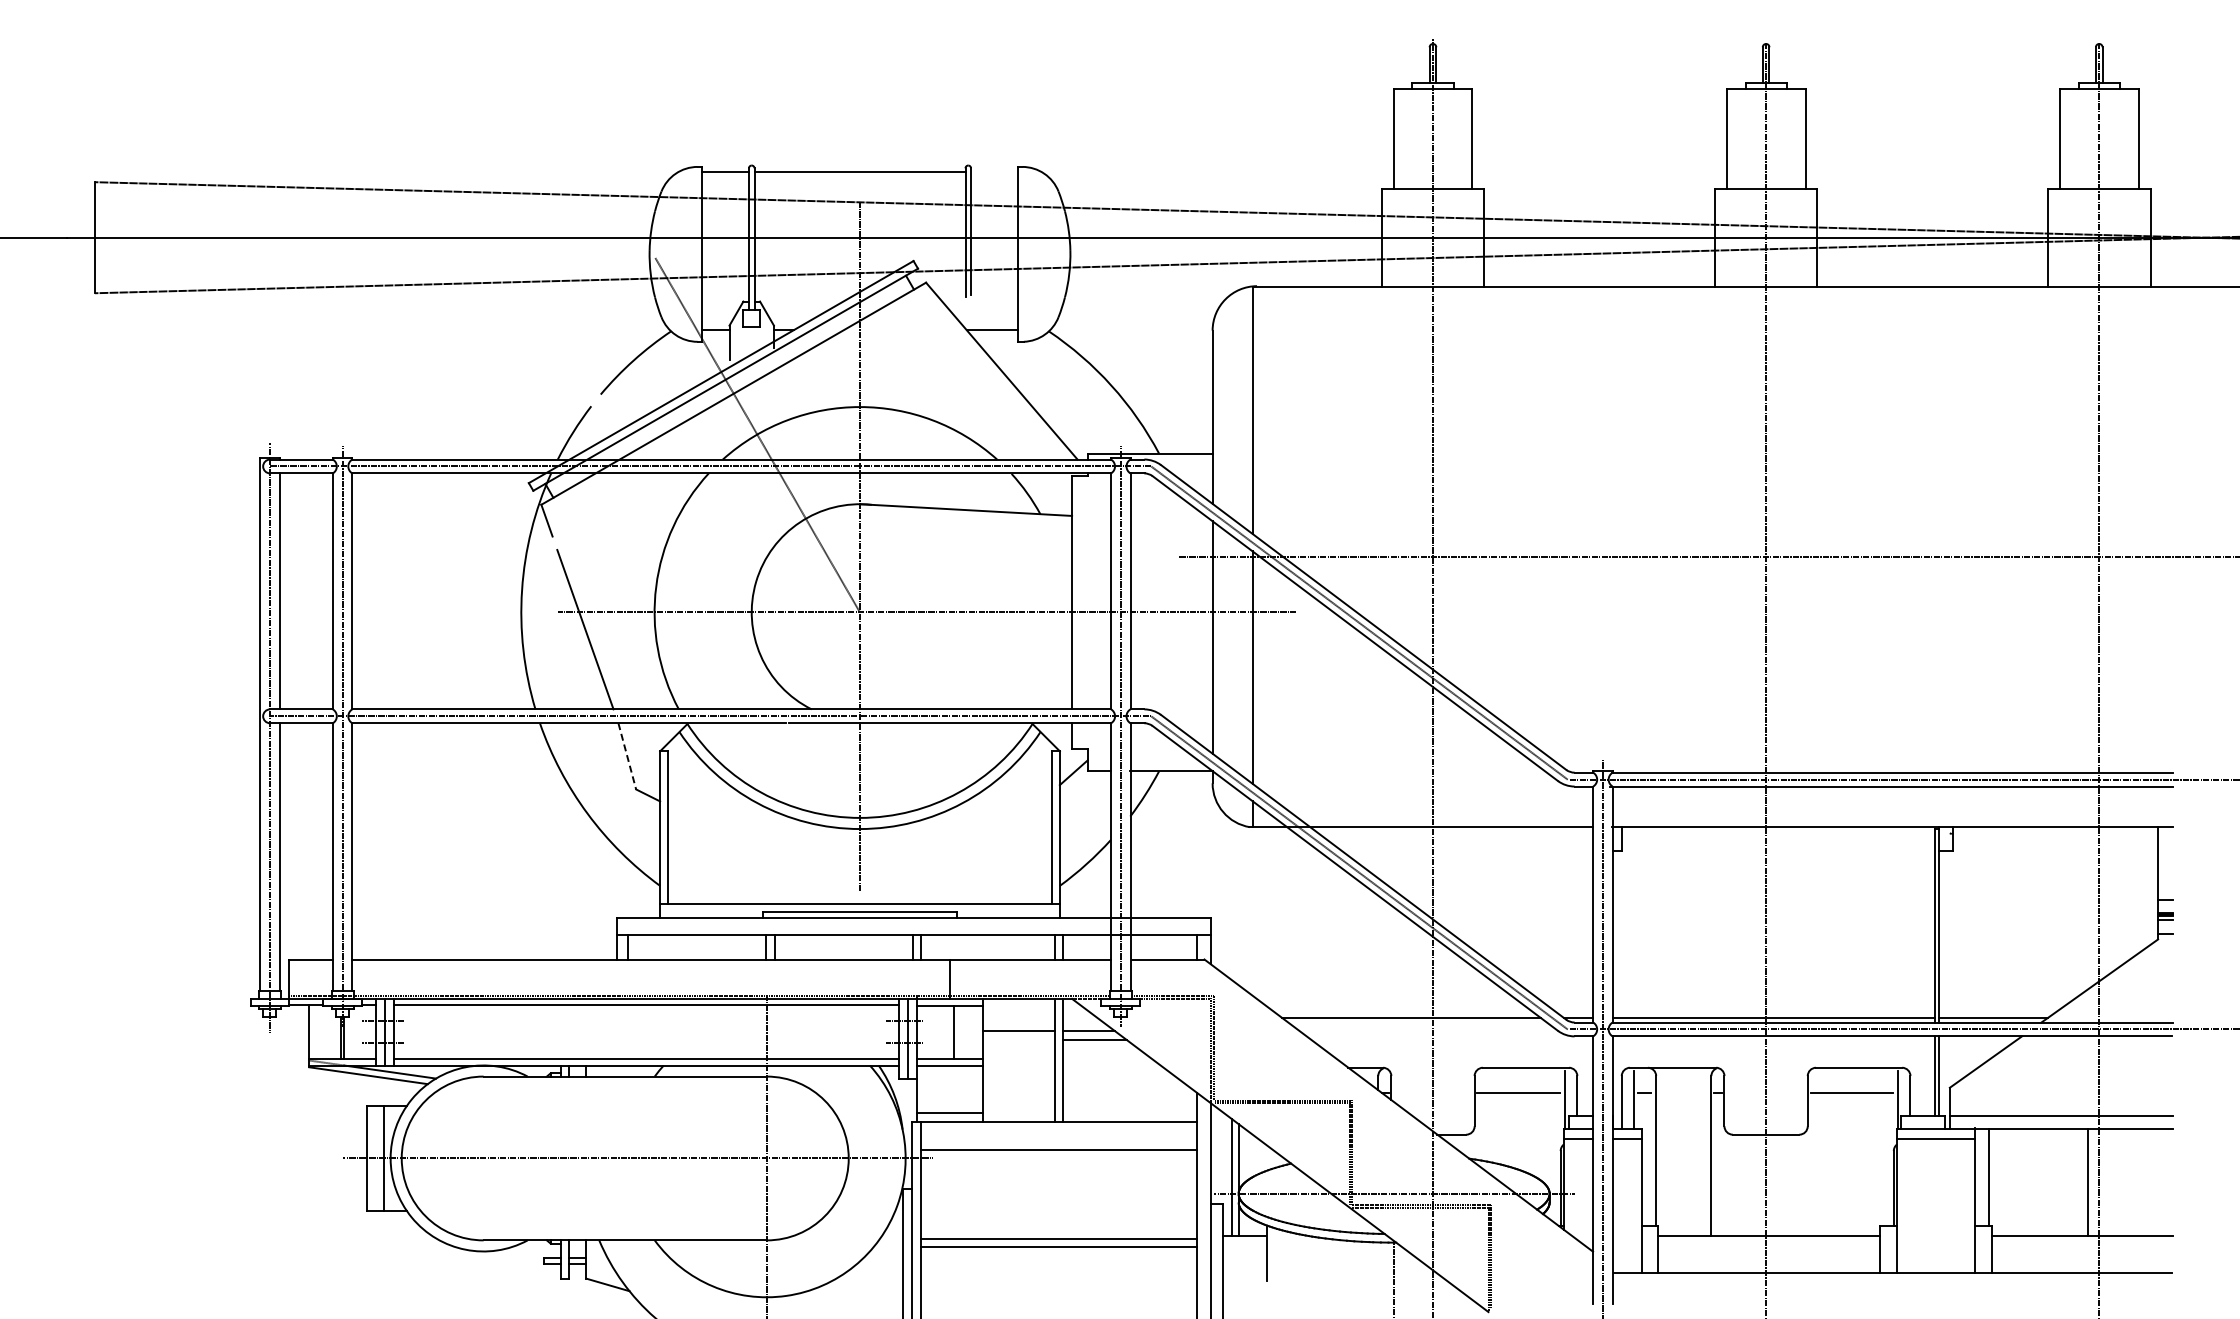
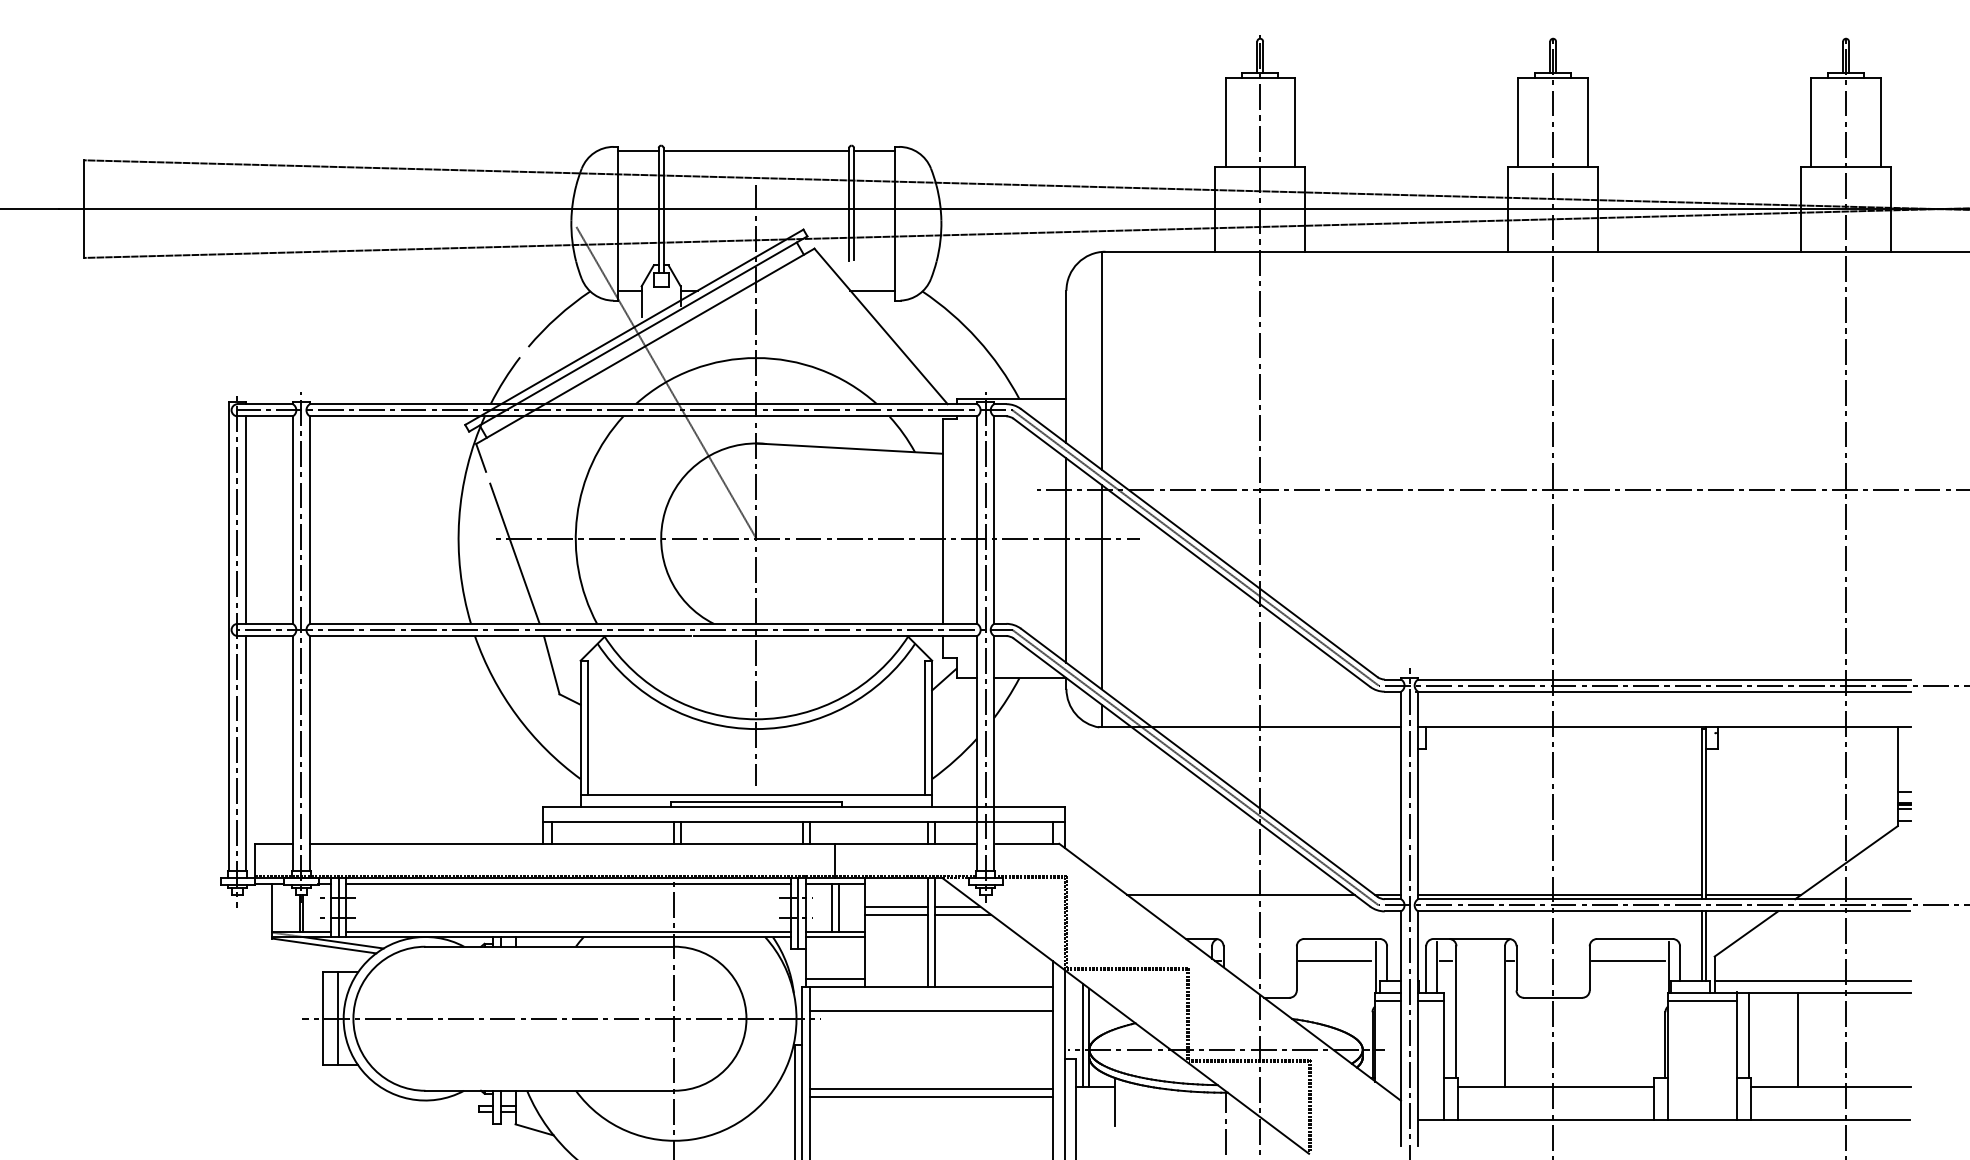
line: (994, 171) -> (874, 150), added
line: (627, 756) -> (551, 665), dashed -> solid
line: (946, 1032) -> (832, 907), added
line: (1018, 1039) -> (895, 914), added
line: (2087, 1182) -> (1797, 1039), moved

